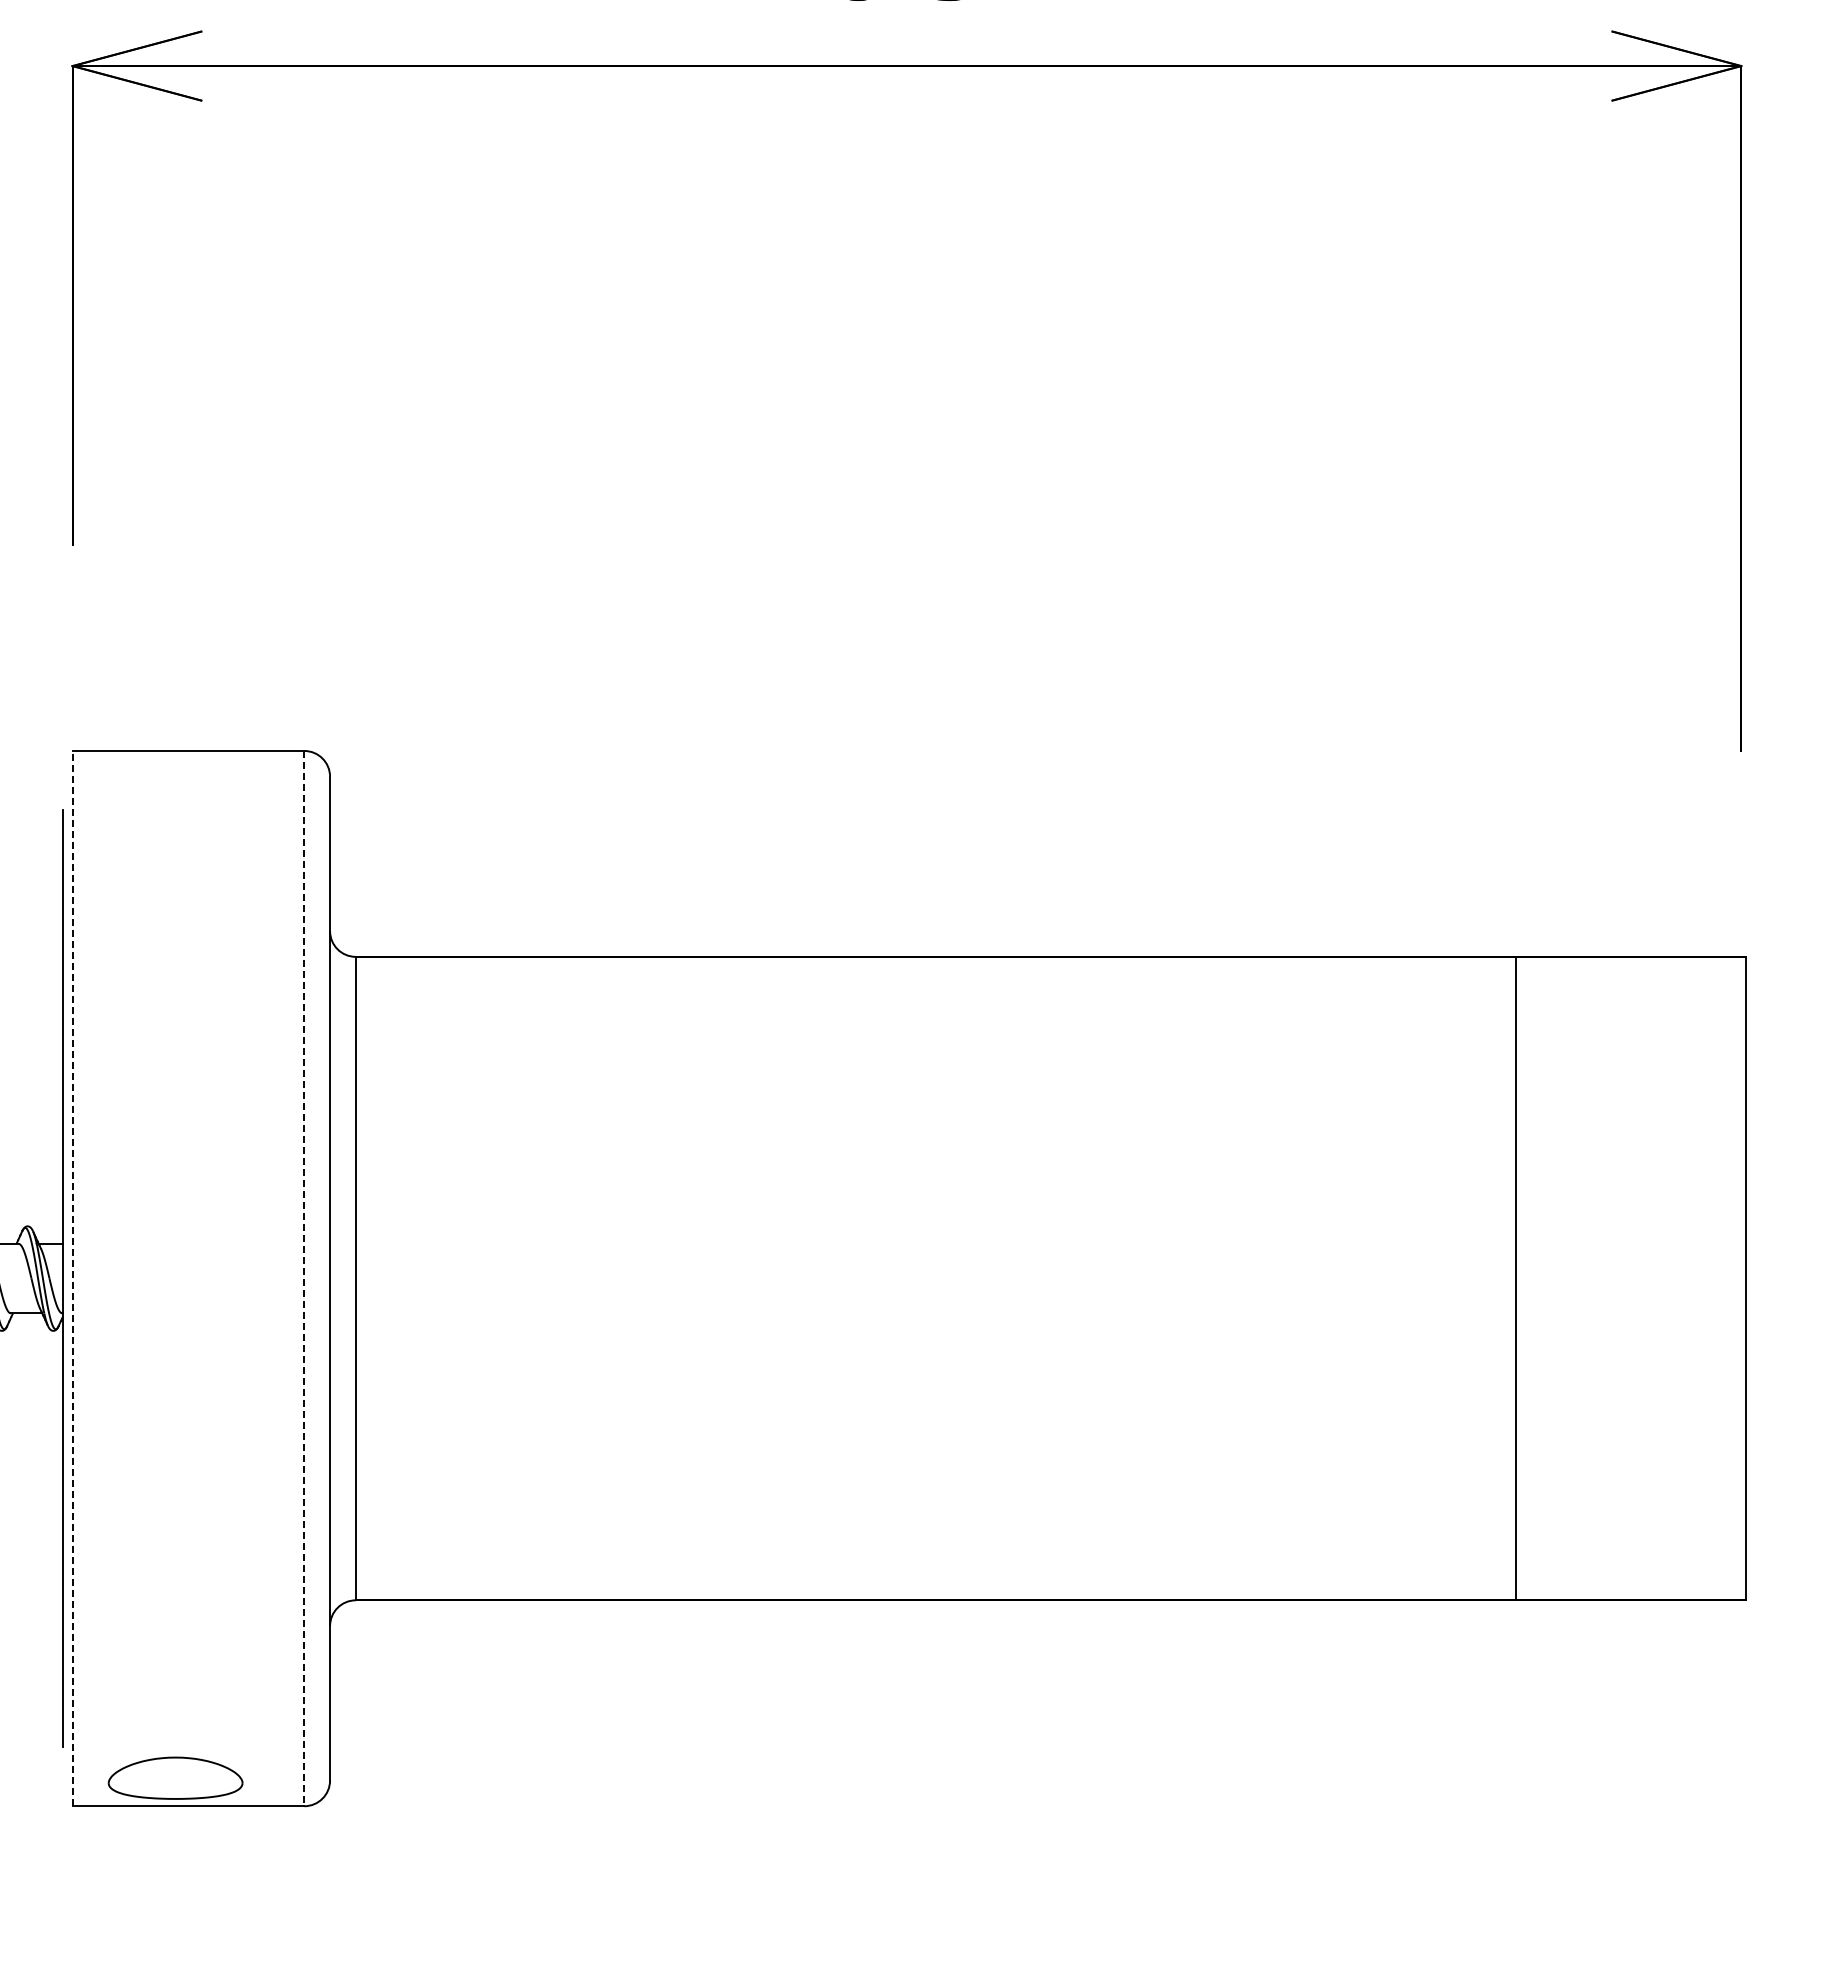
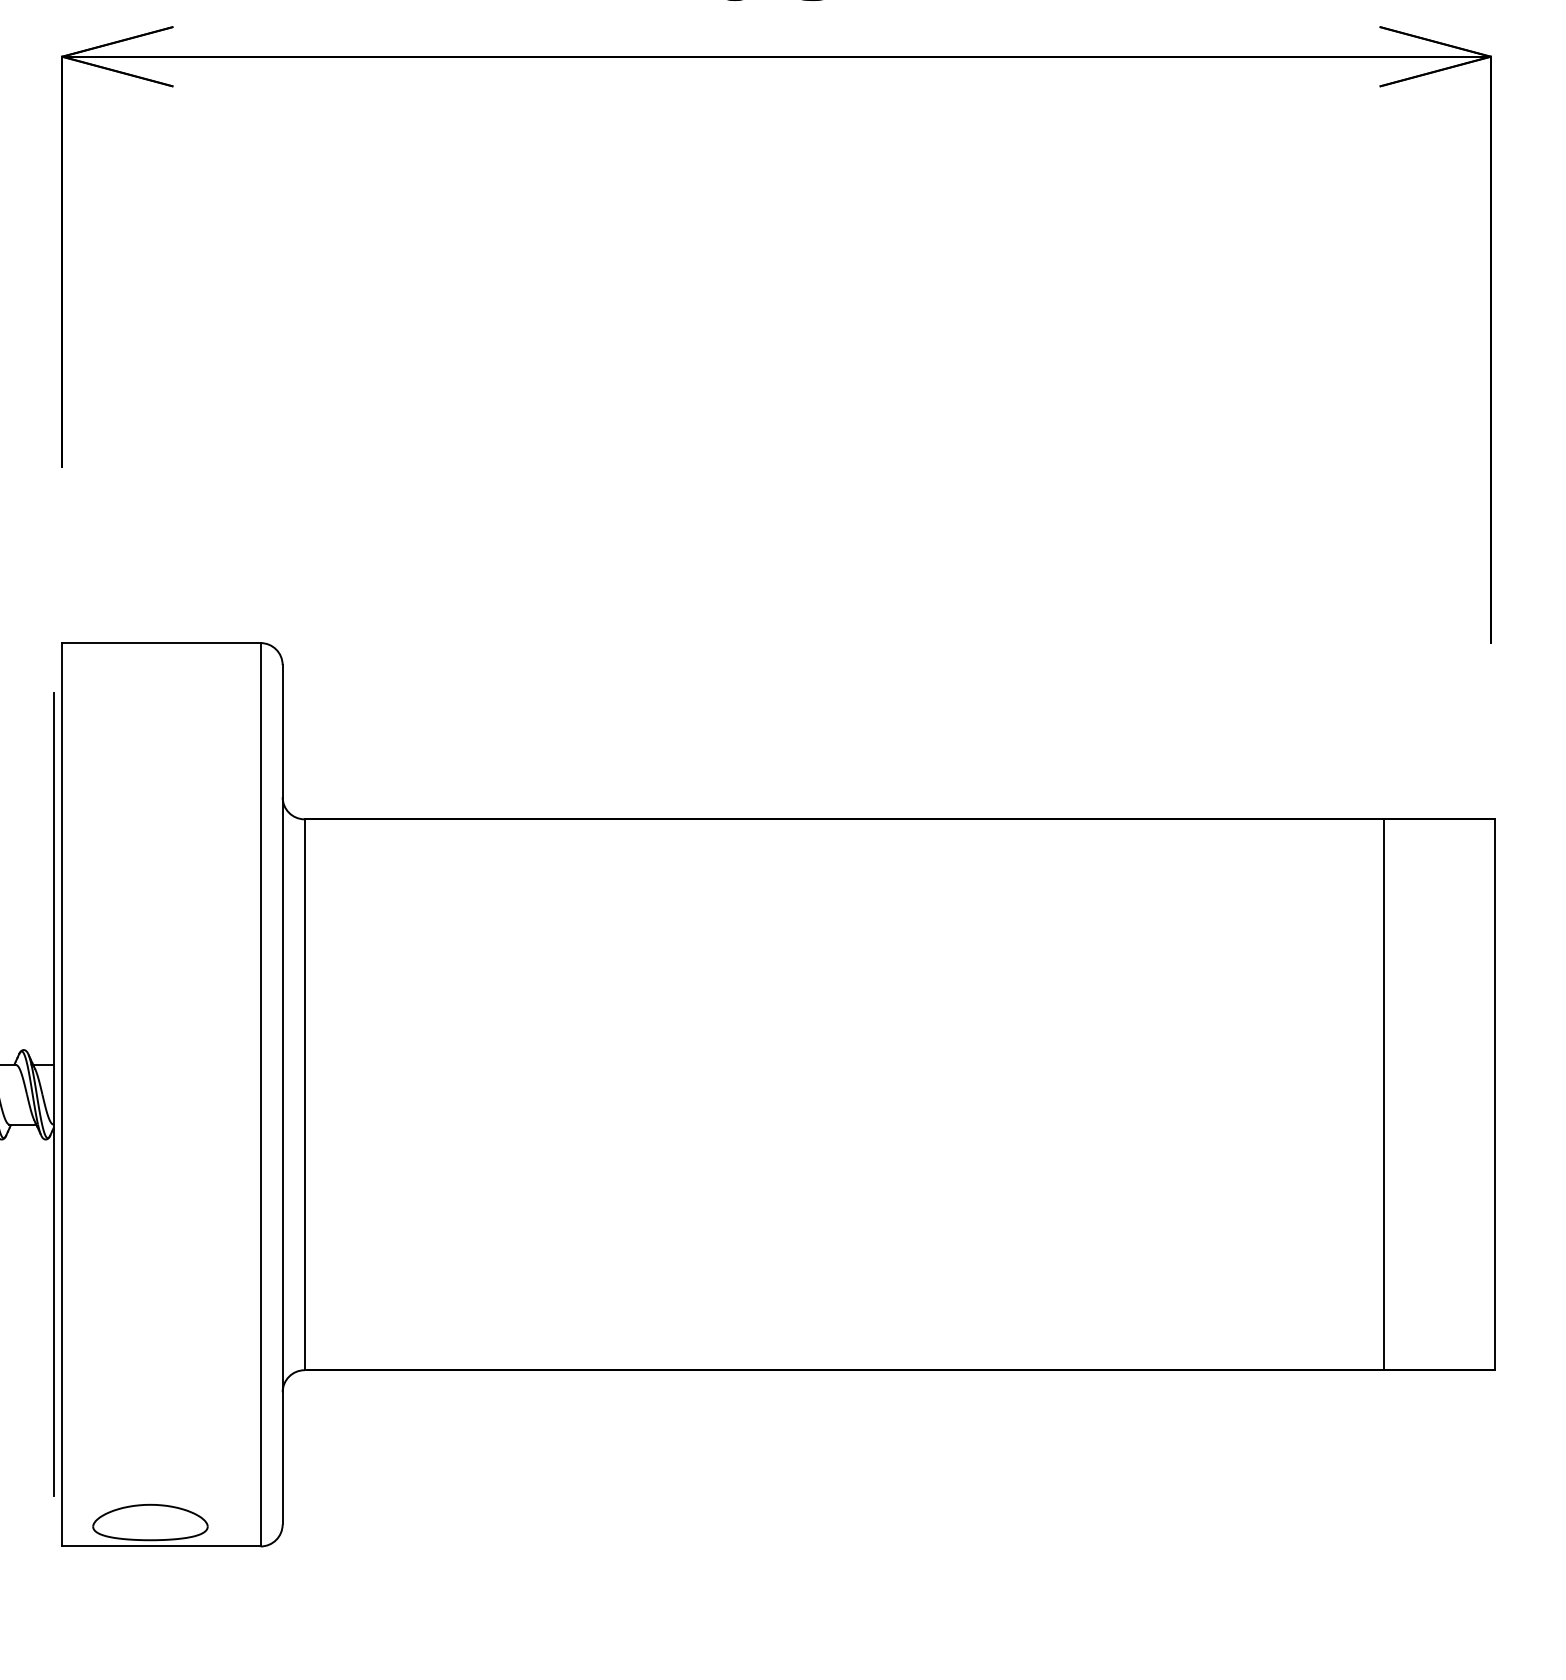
line: (72, 1278) -> (62, 1094), dashed -> solid
line: (304, 1278) -> (260, 1094), dashed -> solid
line: (1515, 1278) -> (1383, 1094), moved

